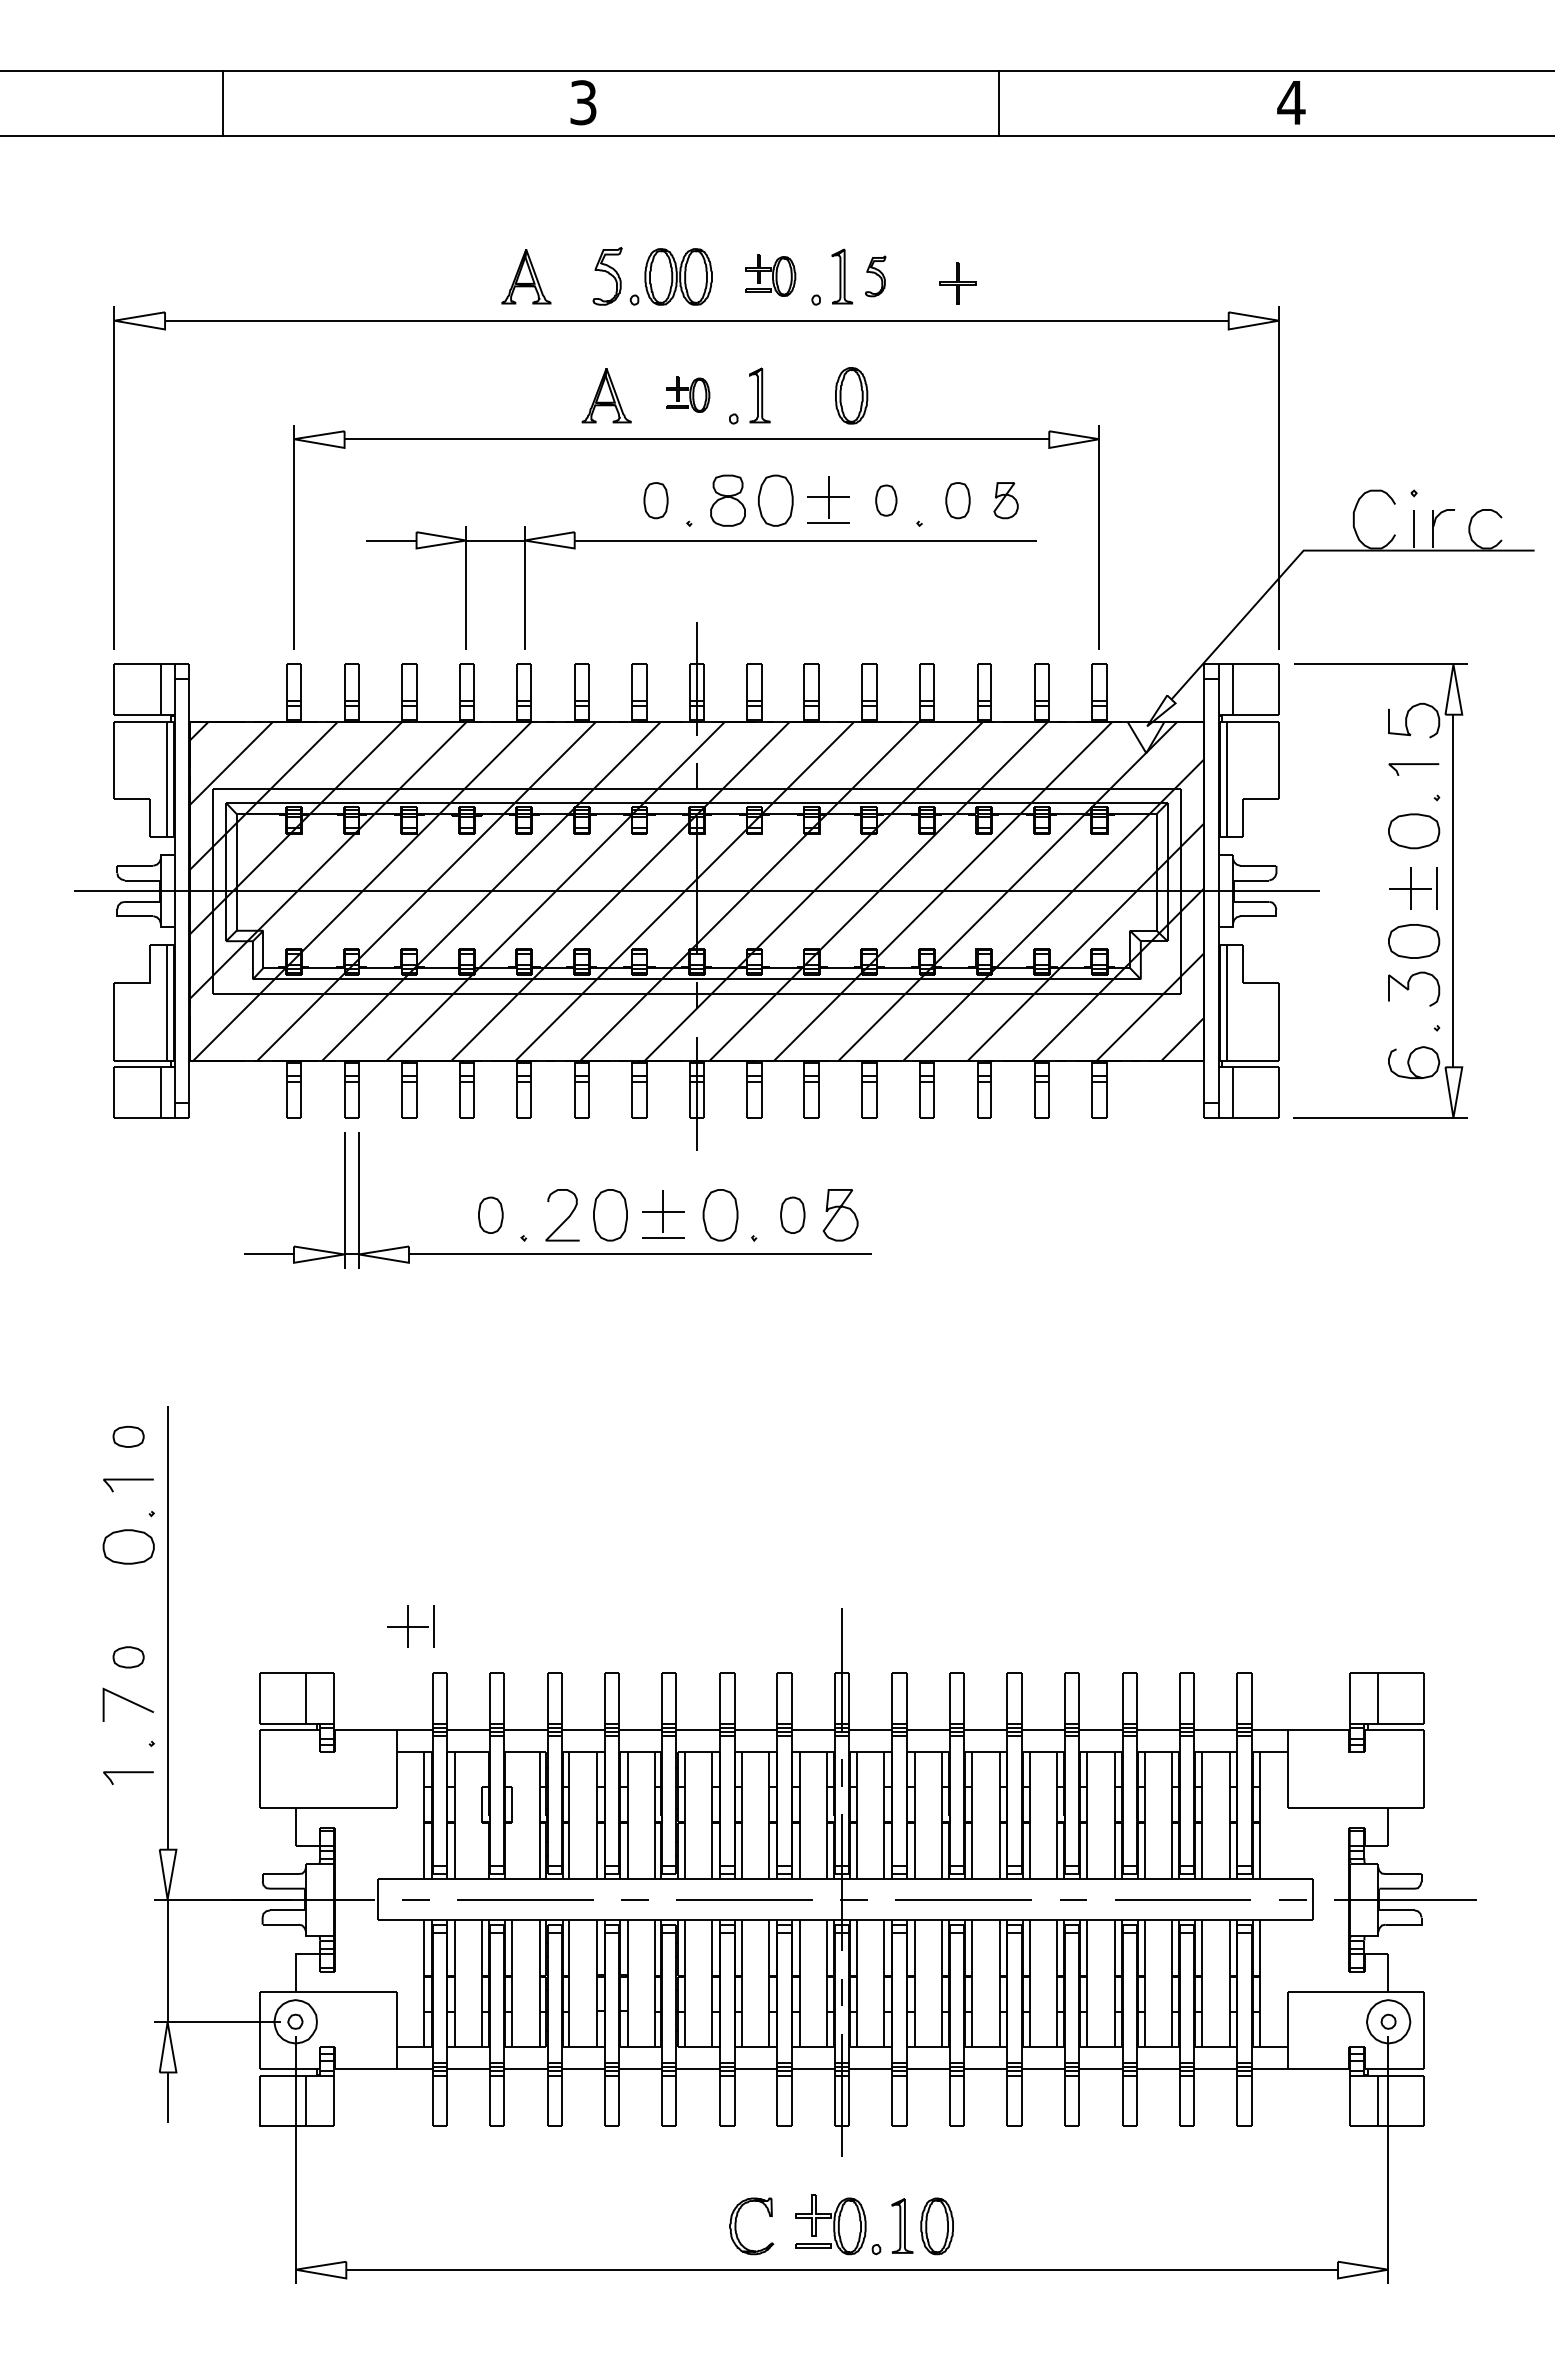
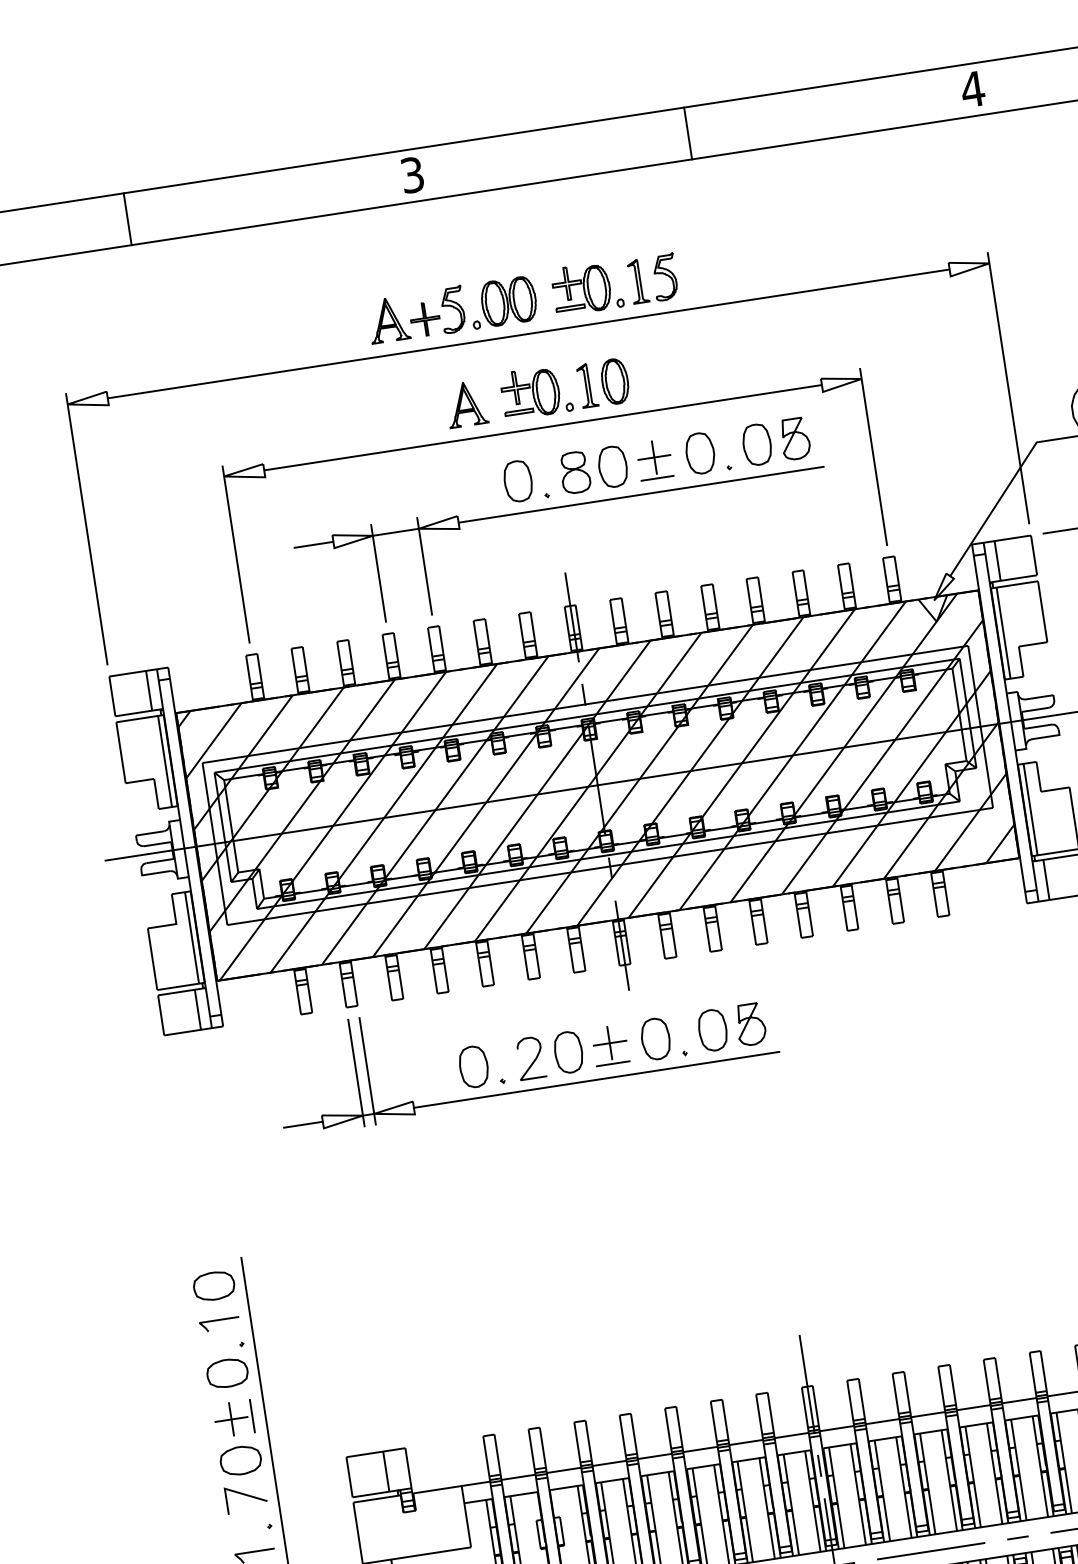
line: (998, 103) -> (688, 133), moved
part: (770, 275) -> (581, 289), size x1.43
part: (875, 276) -> (664, 277), size x1.43
part: (957, 283) -> (424, 319), moved
part: (688, 394) -> (530, 393), size x1.67
part: (851, 395) -> (615, 381), moved
part: (655, 500) -> (517, 481), size x1.43
part: (886, 500) -> (700, 453), size x1.67
part: (957, 500) -> (756, 444), size x1.43
part: (1005, 500) -> (794, 438), size x1.43
part: (490, 1215) -> (473, 1067), size x1.43
part: (792, 1215) -> (712, 1030), size x1.43
part: (128, 1436) -> (213, 1285), size x1.67
part: (410, 1626) -> (233, 1418), moved
part: (128, 1657) -> (240, 1460), size x1.67

